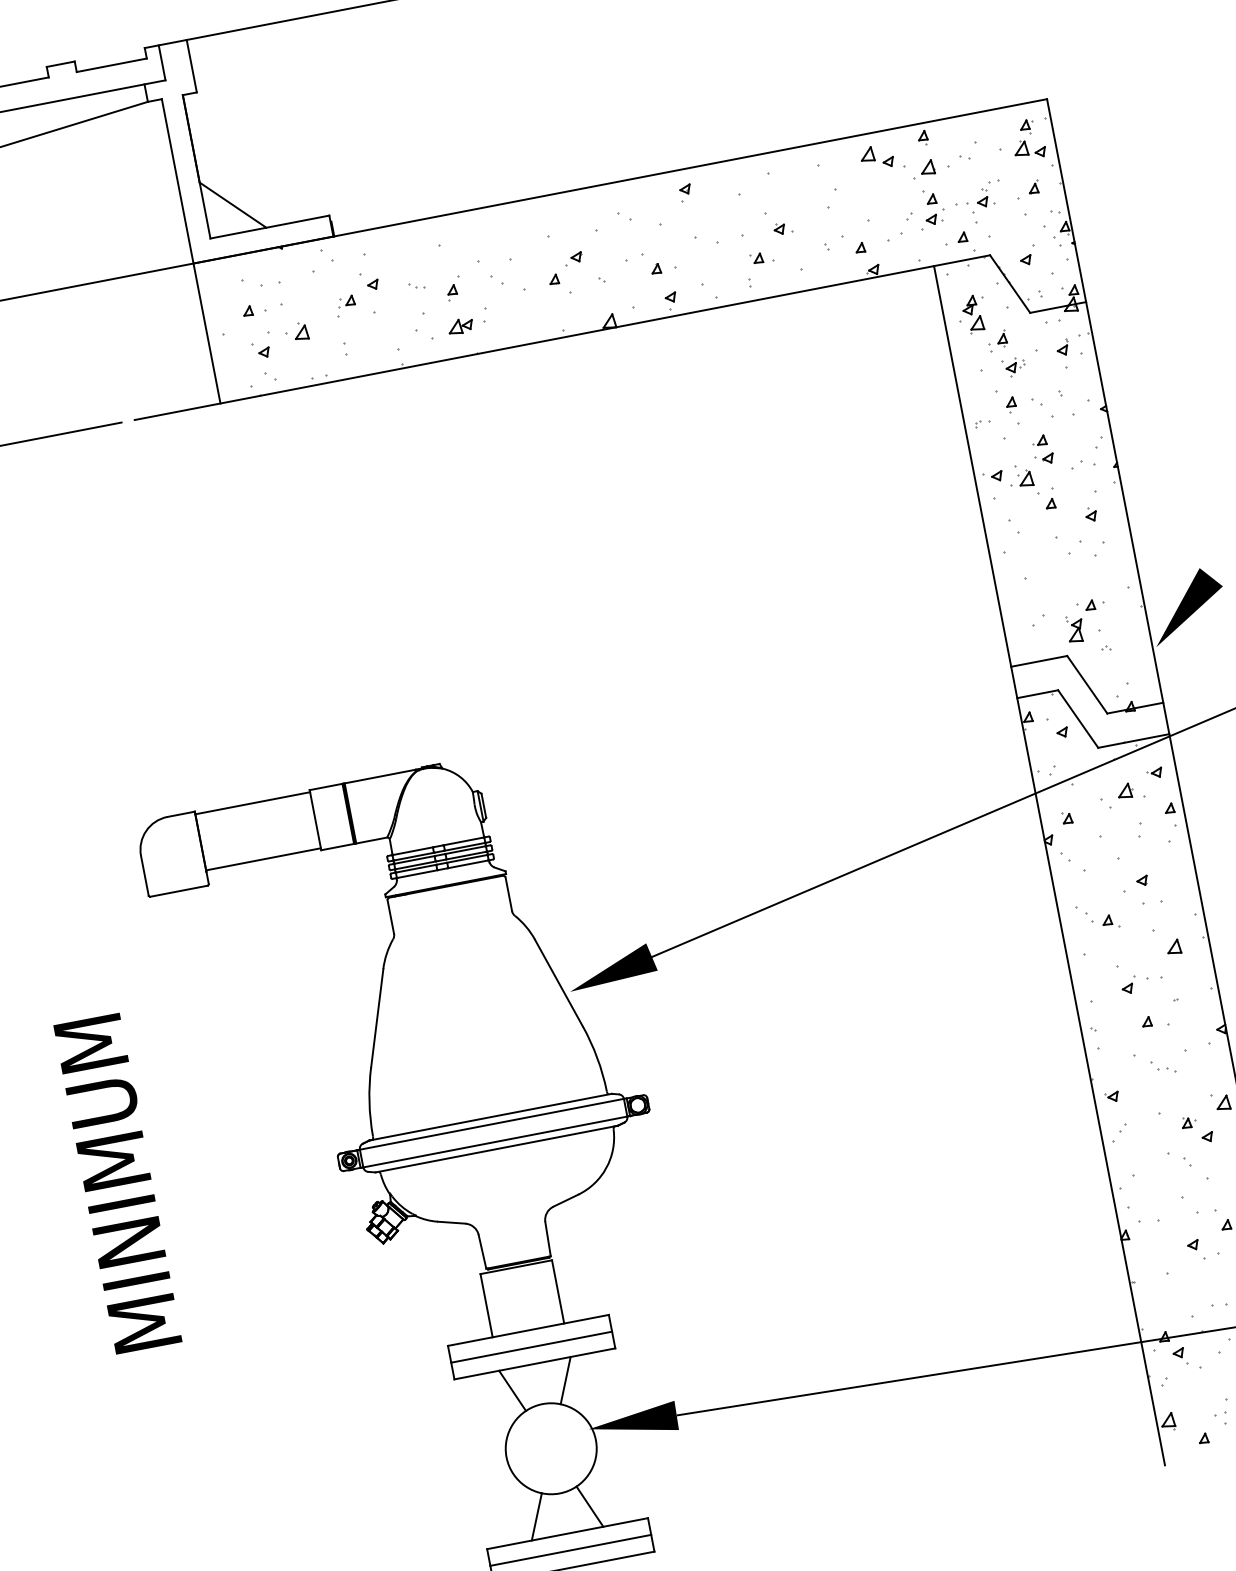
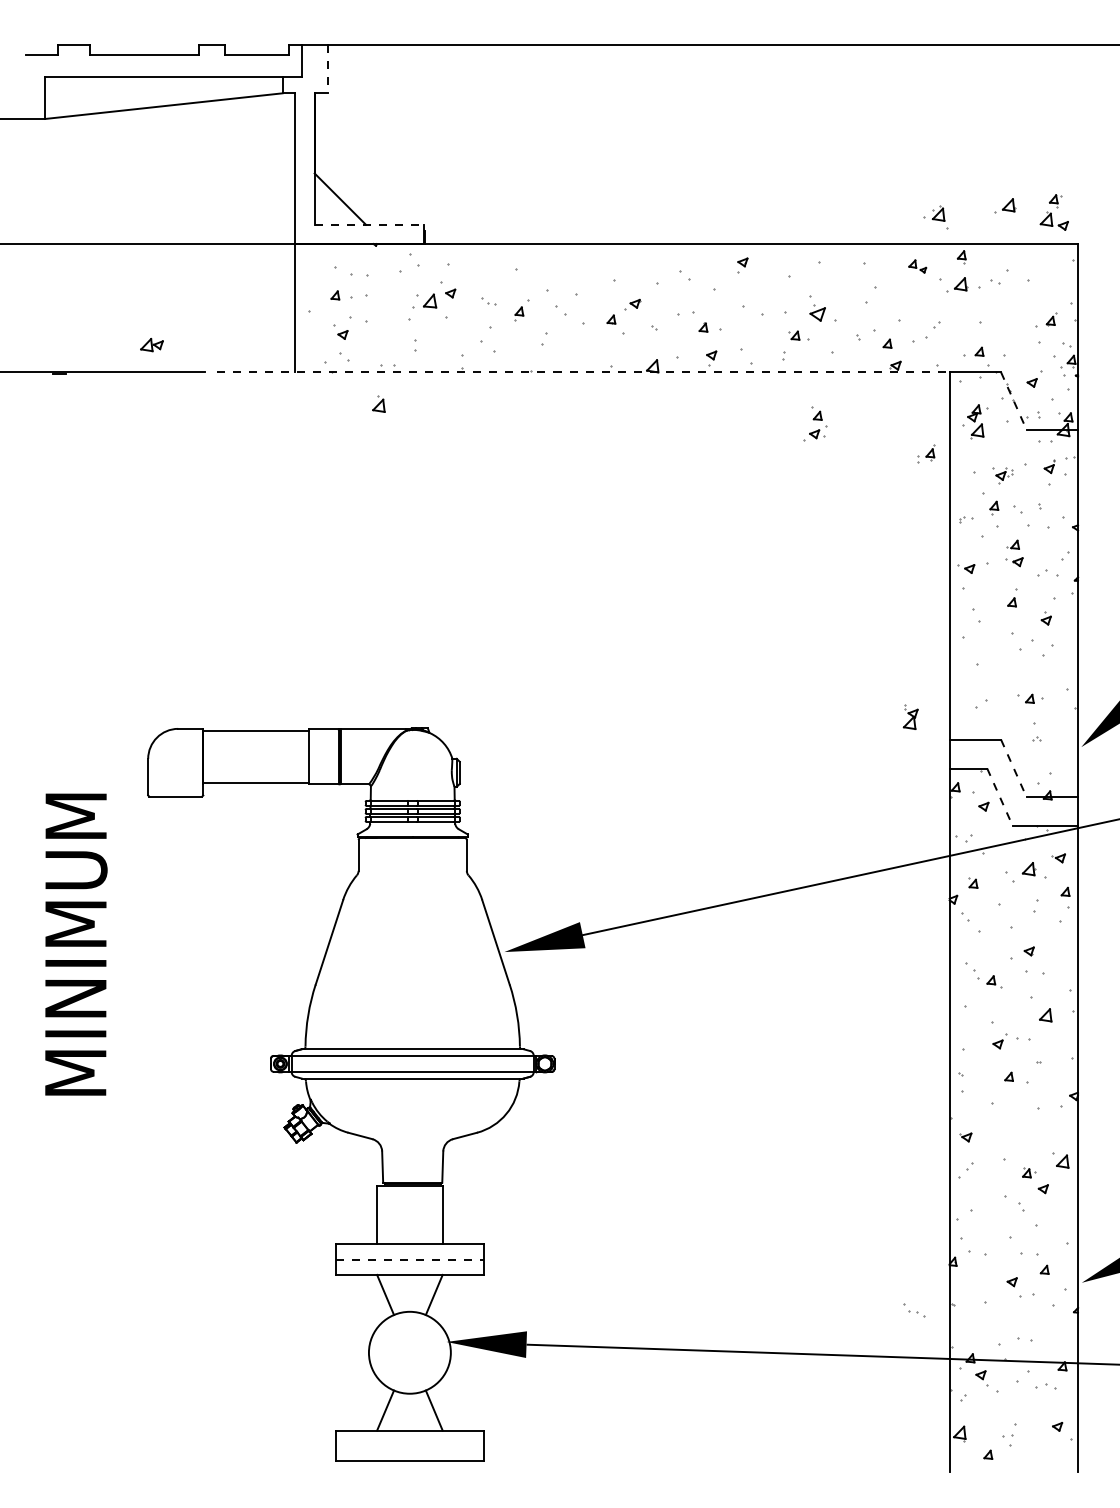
line: (191, 66) -> (327, 69), solid -> dashed
part: (959, 72) -> (1005, 205), added
part: (1027, 139) -> (1053, 212), moved
part: (876, 157) -> (917, 266), size x0.6
part: (984, 201) -> (1005, 323), removed
part: (930, 208) -> (815, 423), moved
line: (270, 226) -> (369, 224), solid -> dashed
part: (782, 228) -> (822, 313), size x1.6
line: (1009, 284) -> (1013, 401), solid -> dashed
part: (345, 306) -> (422, 307), size x1.6
part: (460, 326) -> (151, 345), moved
part: (300, 330) -> (378, 403), moved
part: (997, 339) -> (926, 453), moved
line: (534, 343) -> (583, 372), solid -> dashed
part: (1023, 483) -> (935, 217), moved
part: (1074, 628) -> (910, 716), moved
line: (1086, 684) -> (1013, 768), solid -> dashed
line: (1078, 719) -> (1000, 797), solid -> dashed
part: (1163, 1066) -> (914, 1310), moved
text: (118, 1183) -> (76, 944), moved
line: (531, 1347) -> (409, 1259), solid -> dashed
line: (570, 1549) -> (409, 1445), removed

